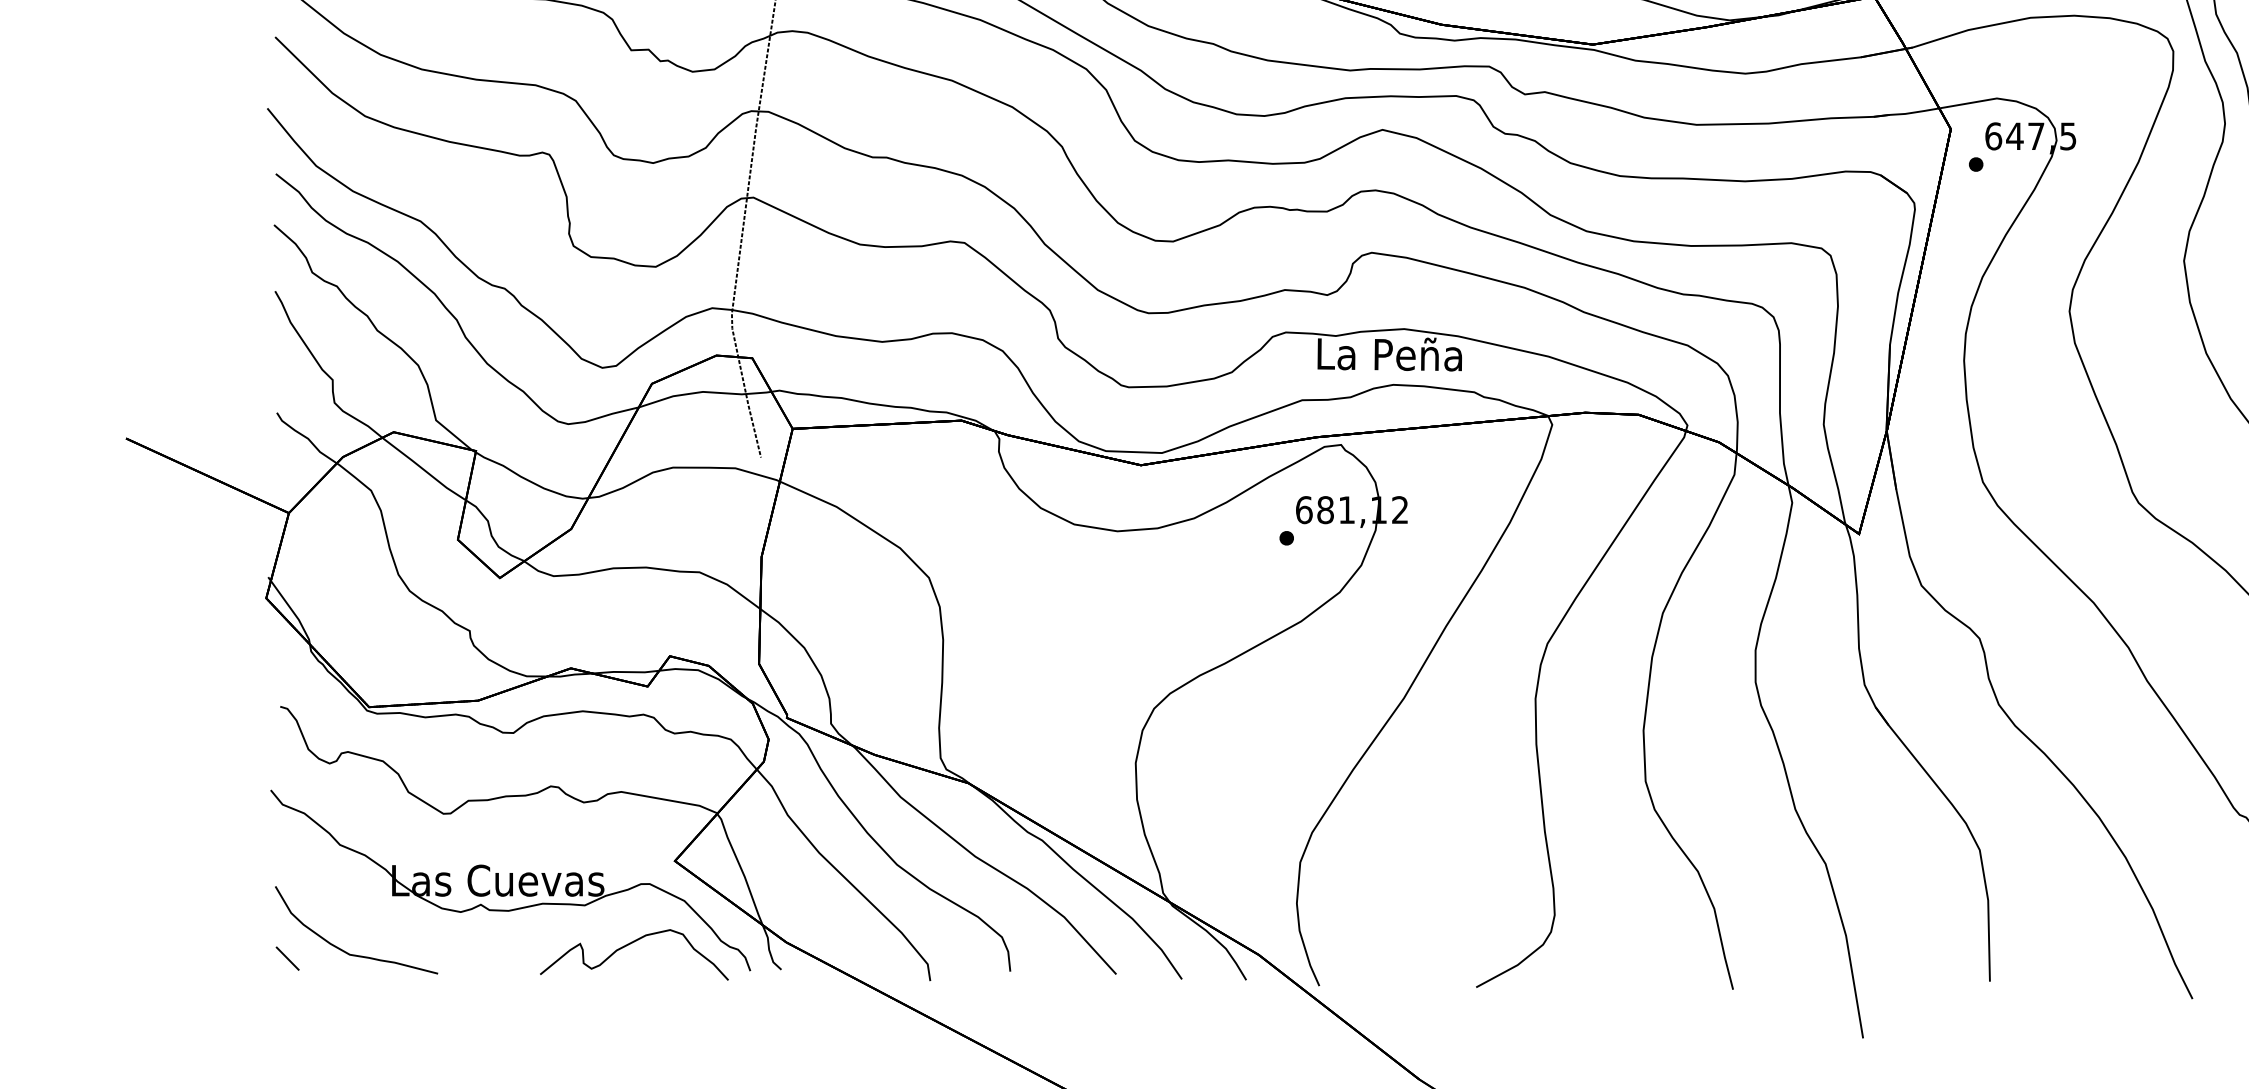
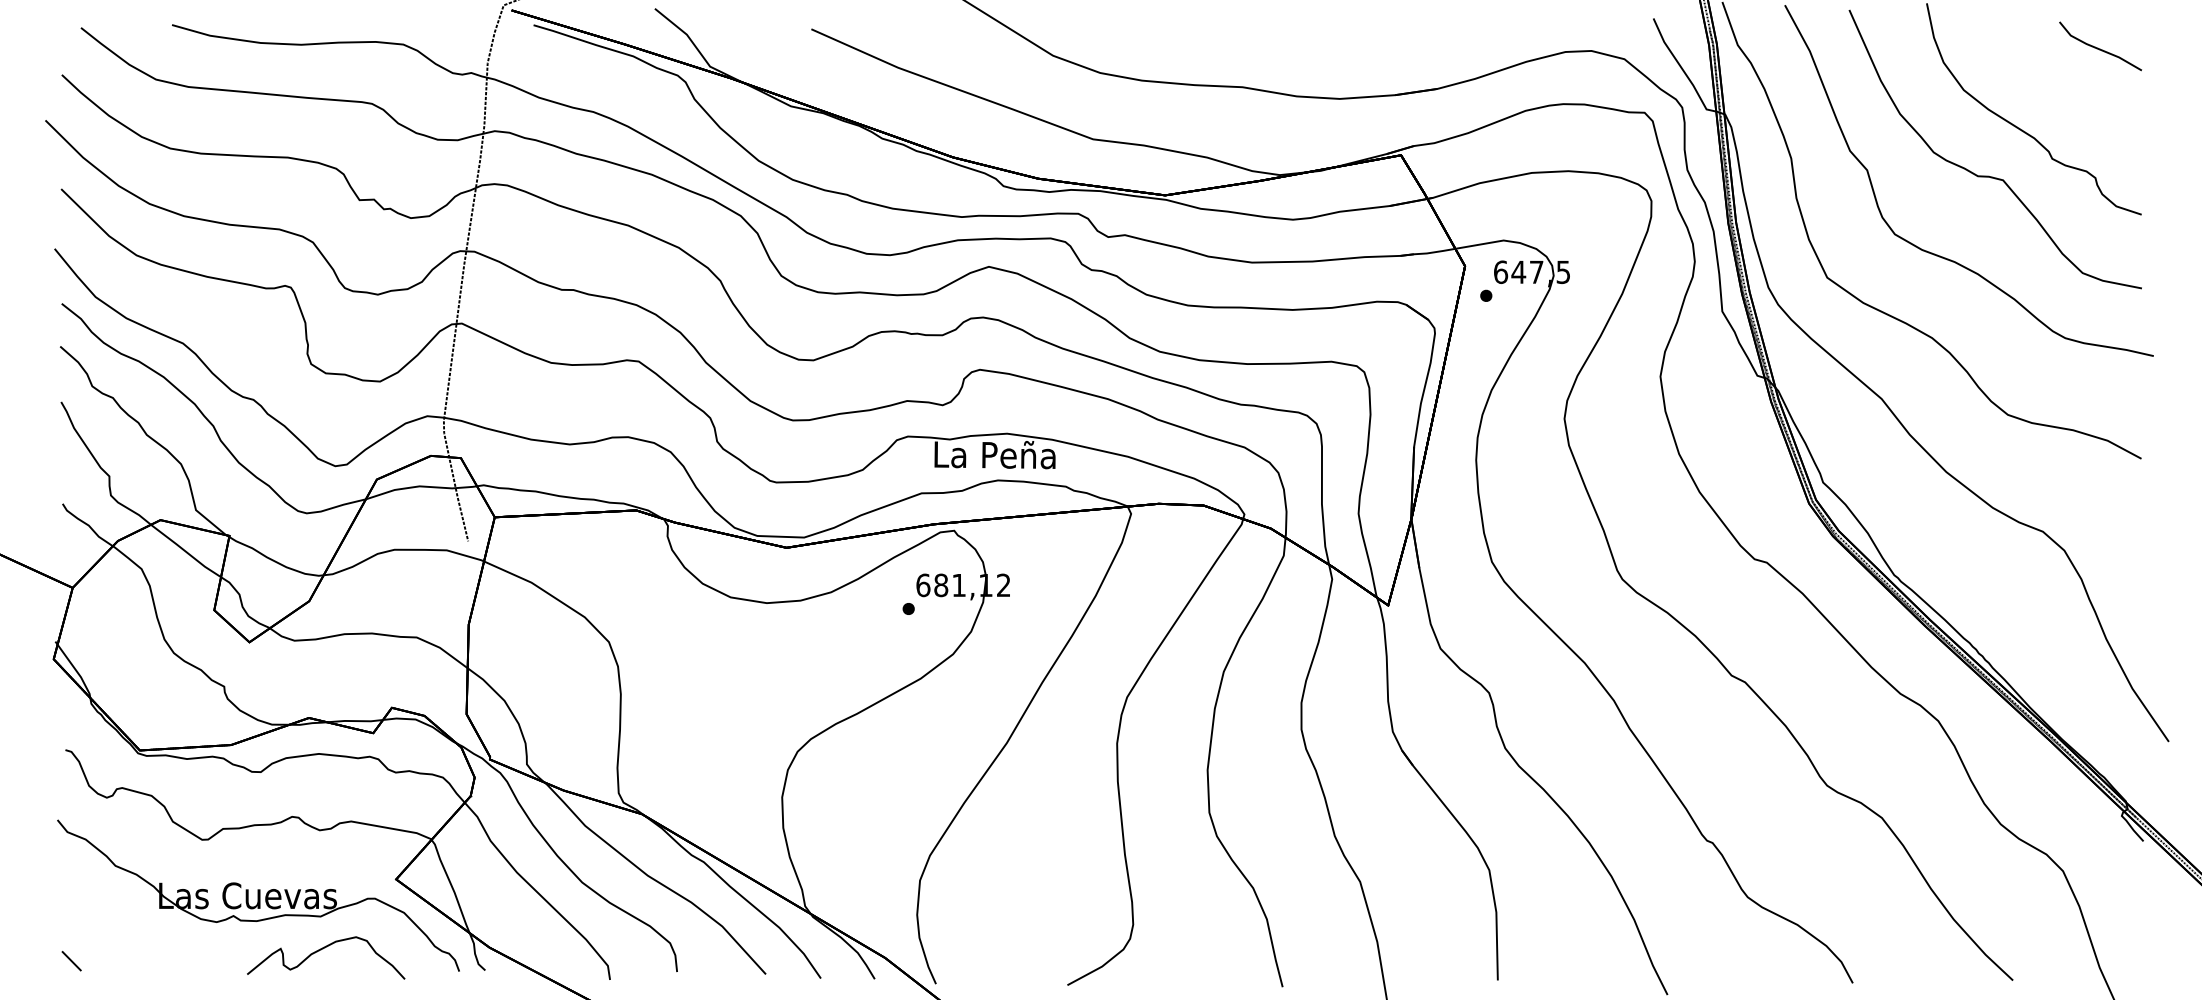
curve: (631, 944) -> (323, 949), moved
curve: (343, 949) -> (118, 953), removed

